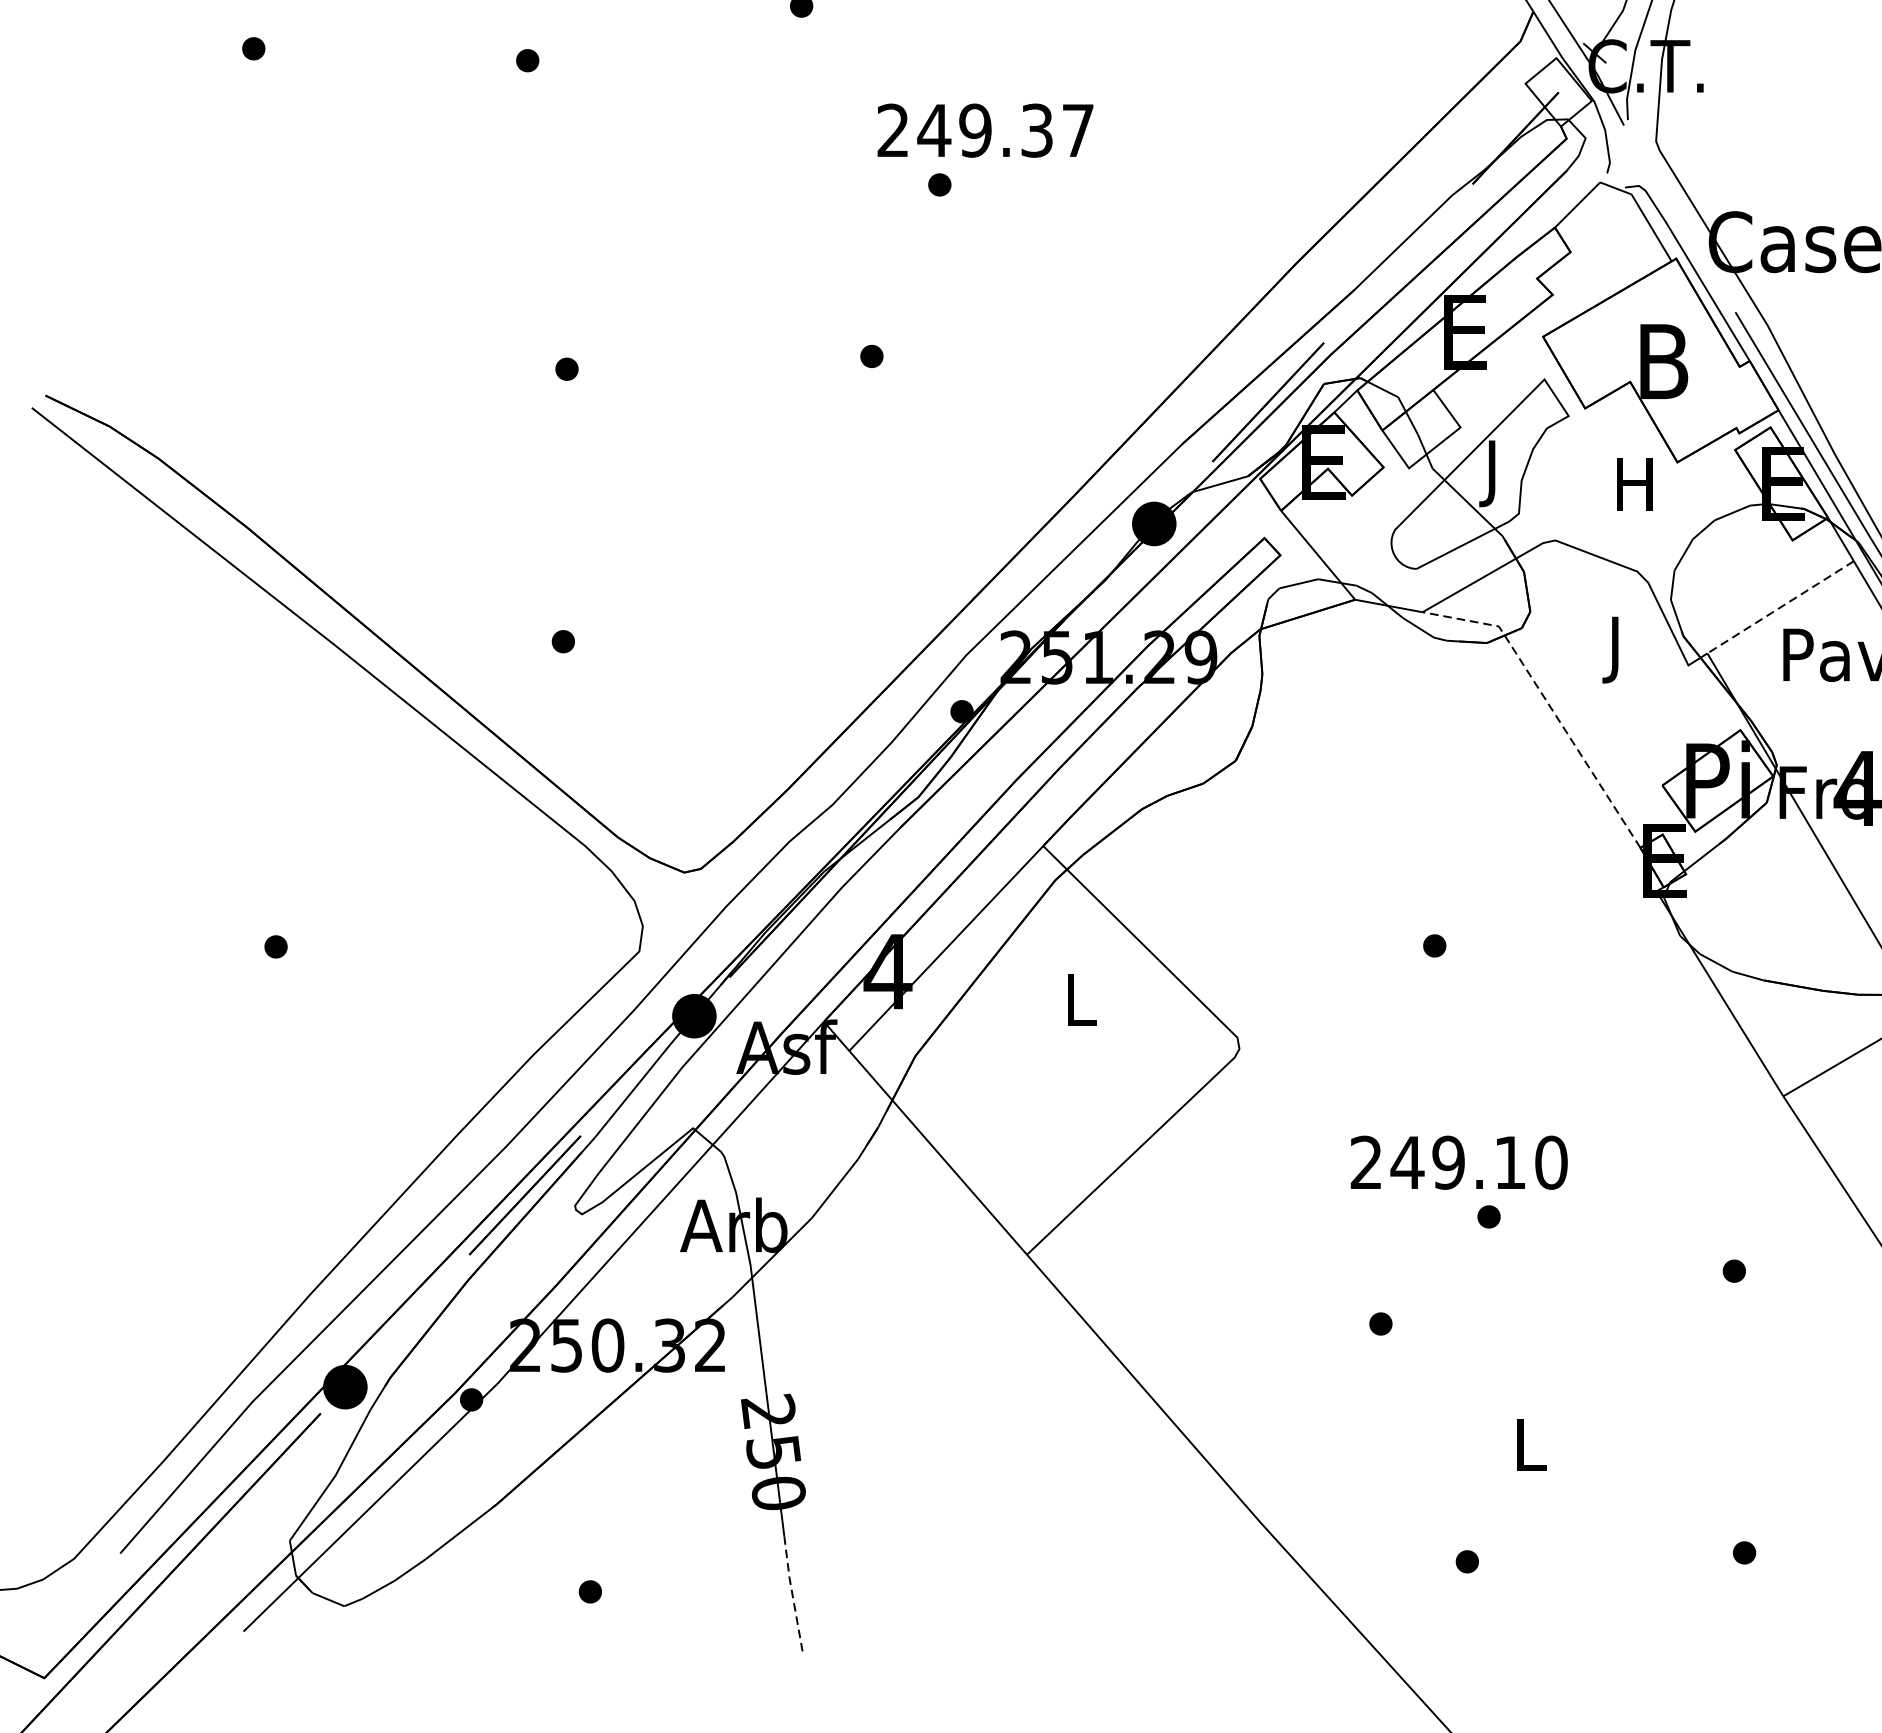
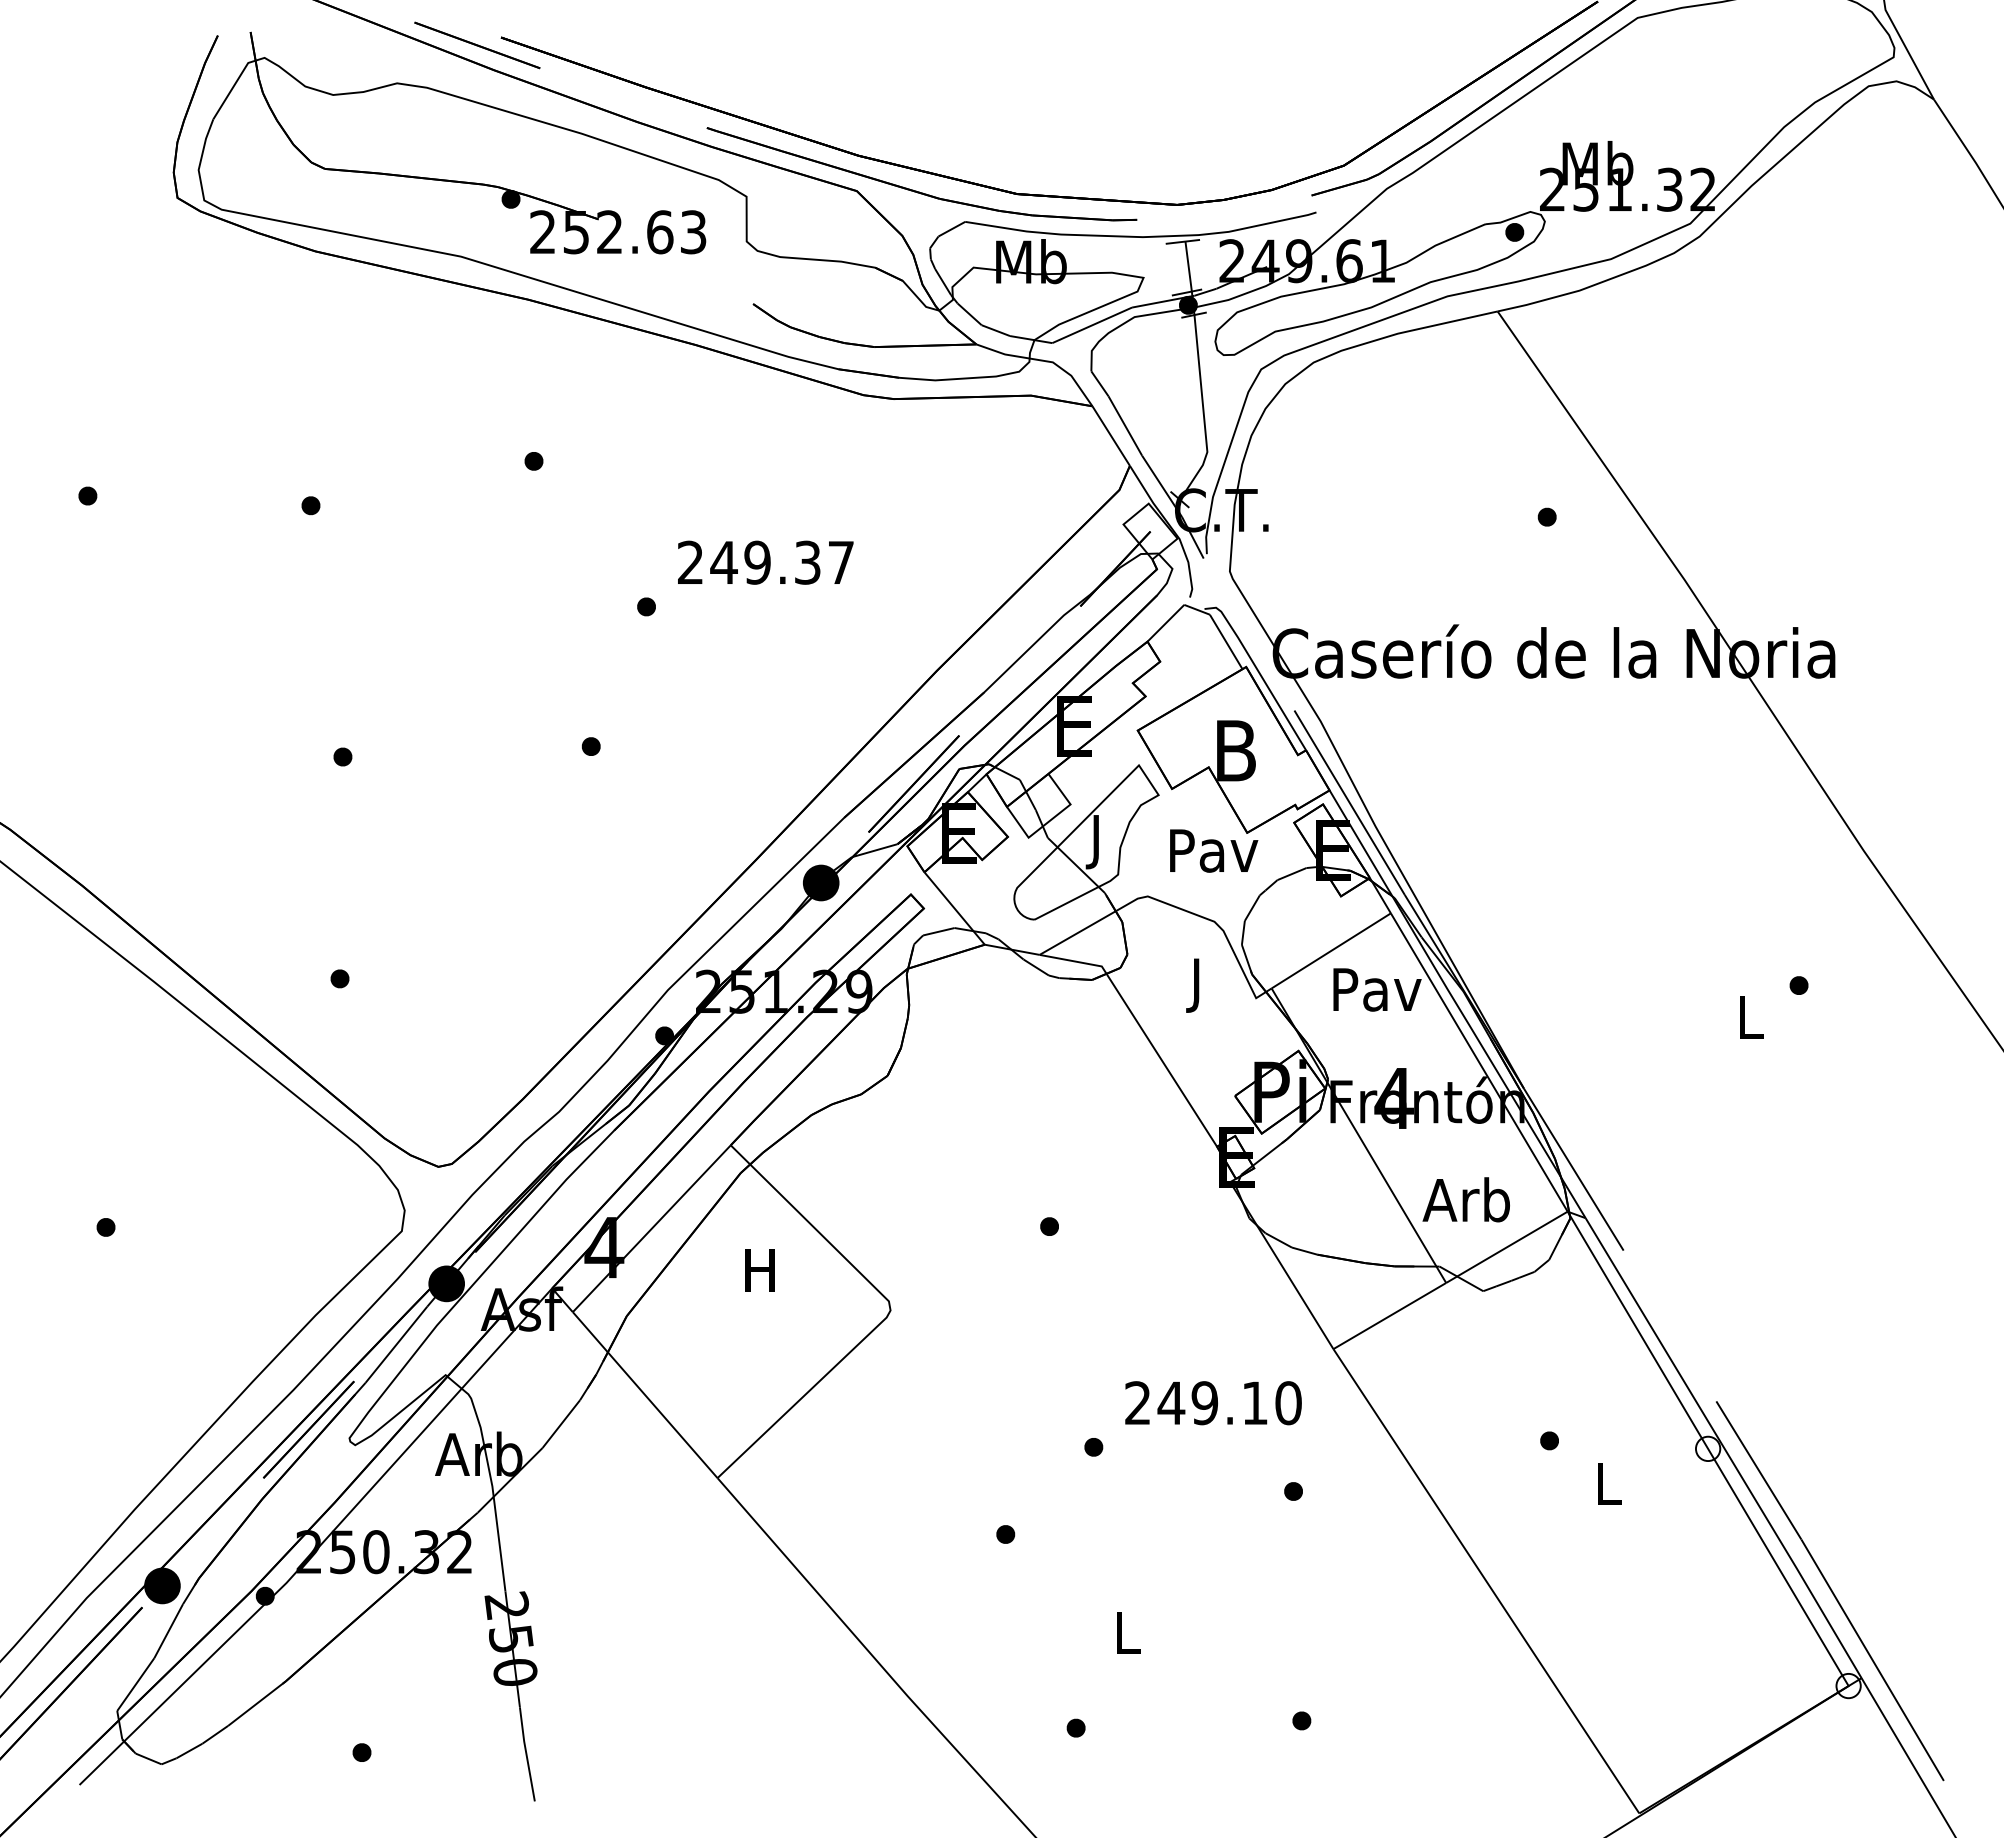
text: (985, 130) -> (765, 562), moved
text: (1637, 484) -> (1214, 850), H -> Pav
line: (1779, 608) -> (1330, 951), dashed -> solid
line: (1547, 702) -> (1141, 1028), dashed -> solid
text: (1078, 999) -> (759, 1270), L -> H
text: (1459, 1163) -> (1213, 1403), moved
line: (792, 1594) -> (526, 1754), dashed -> solid

